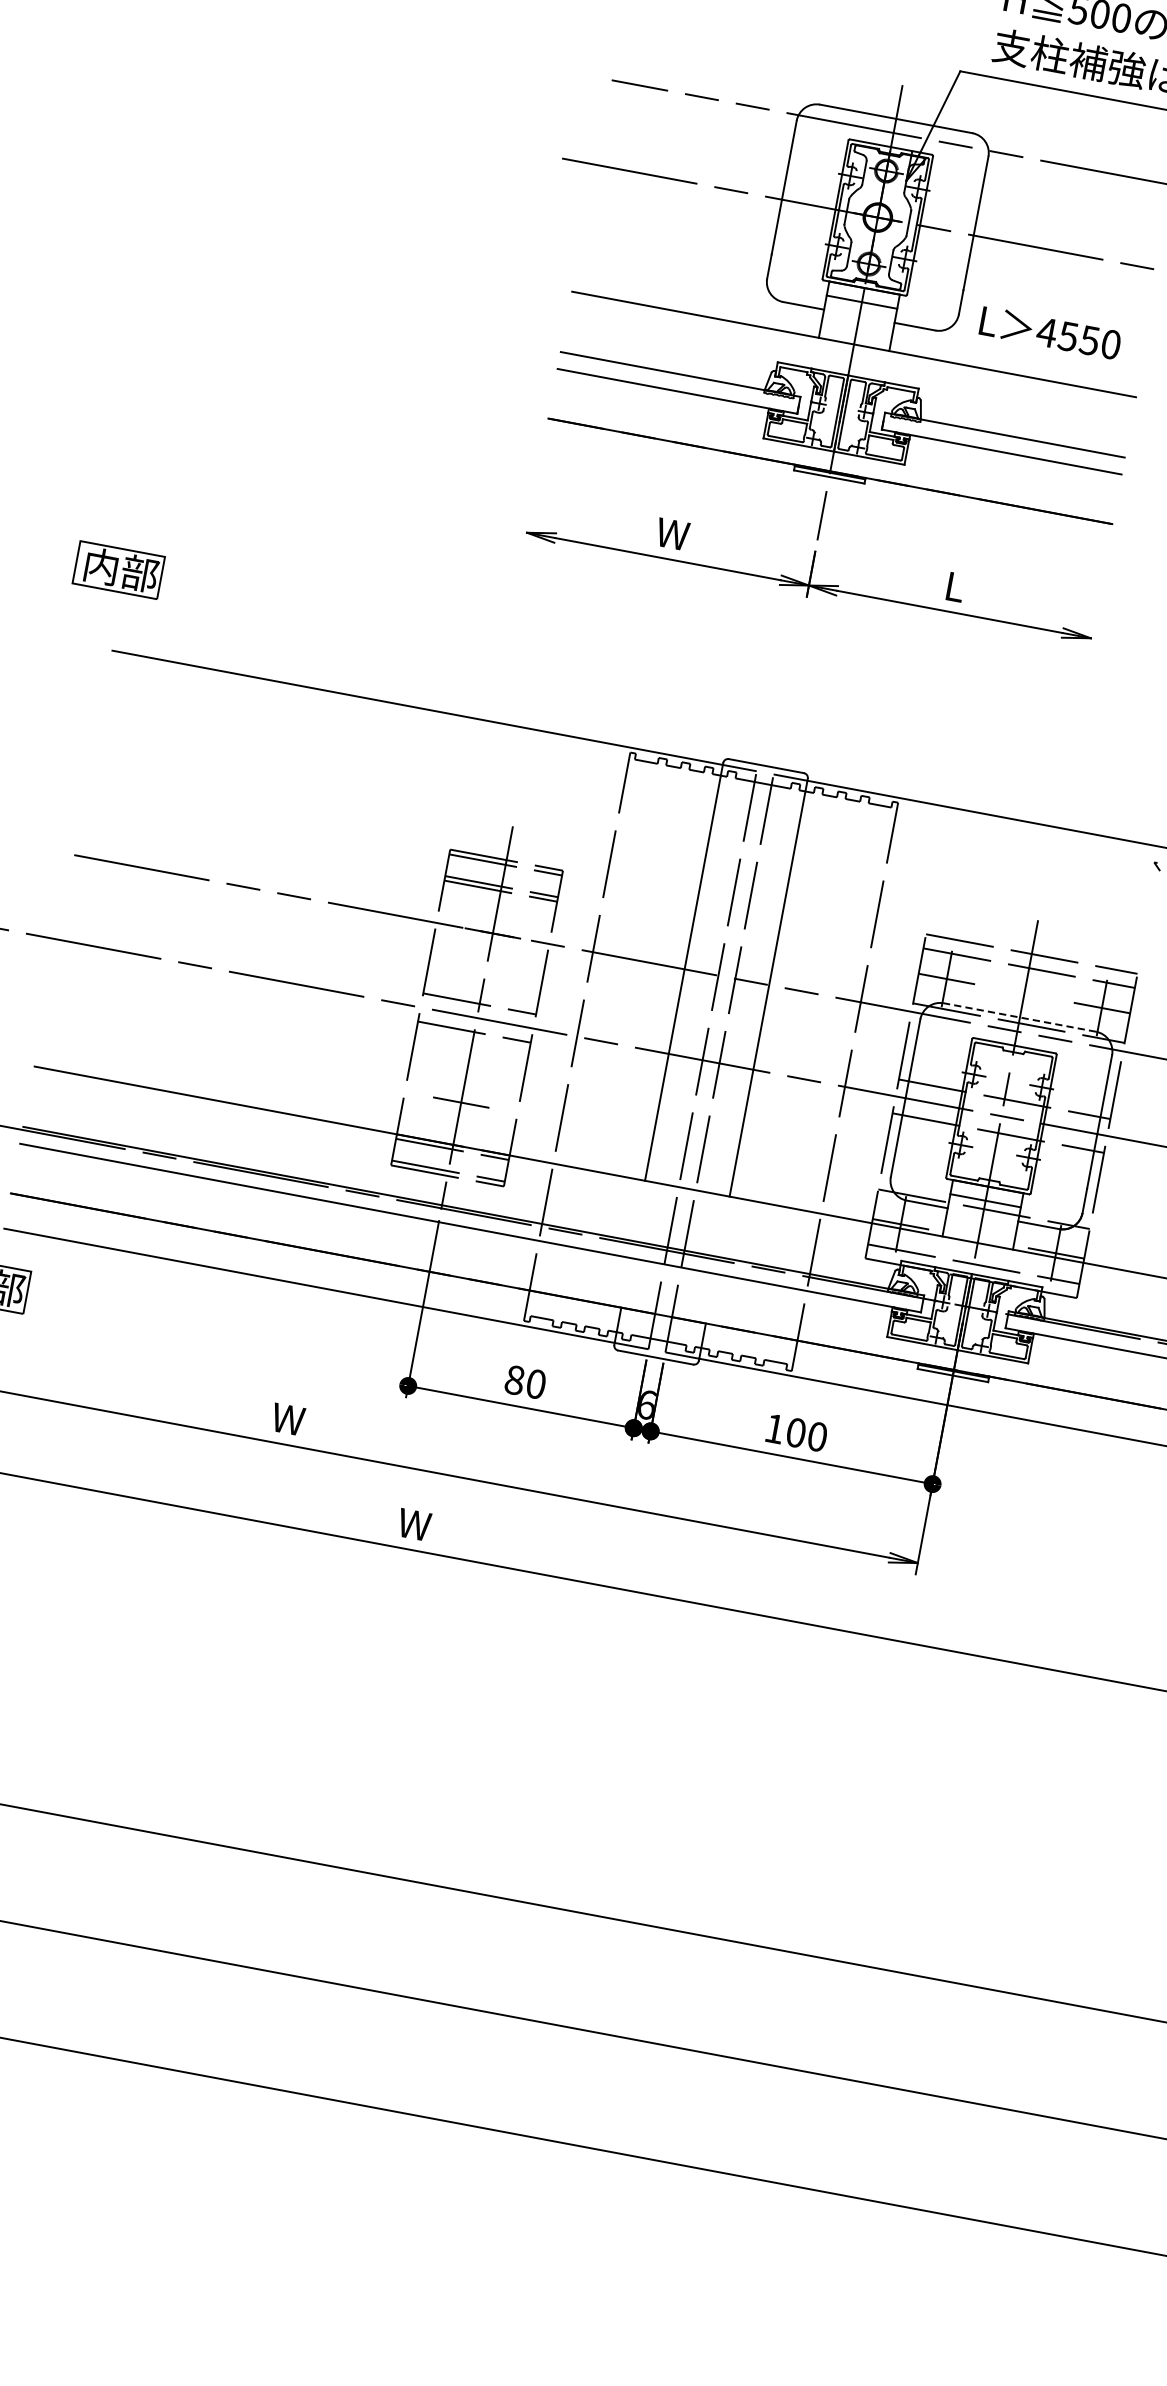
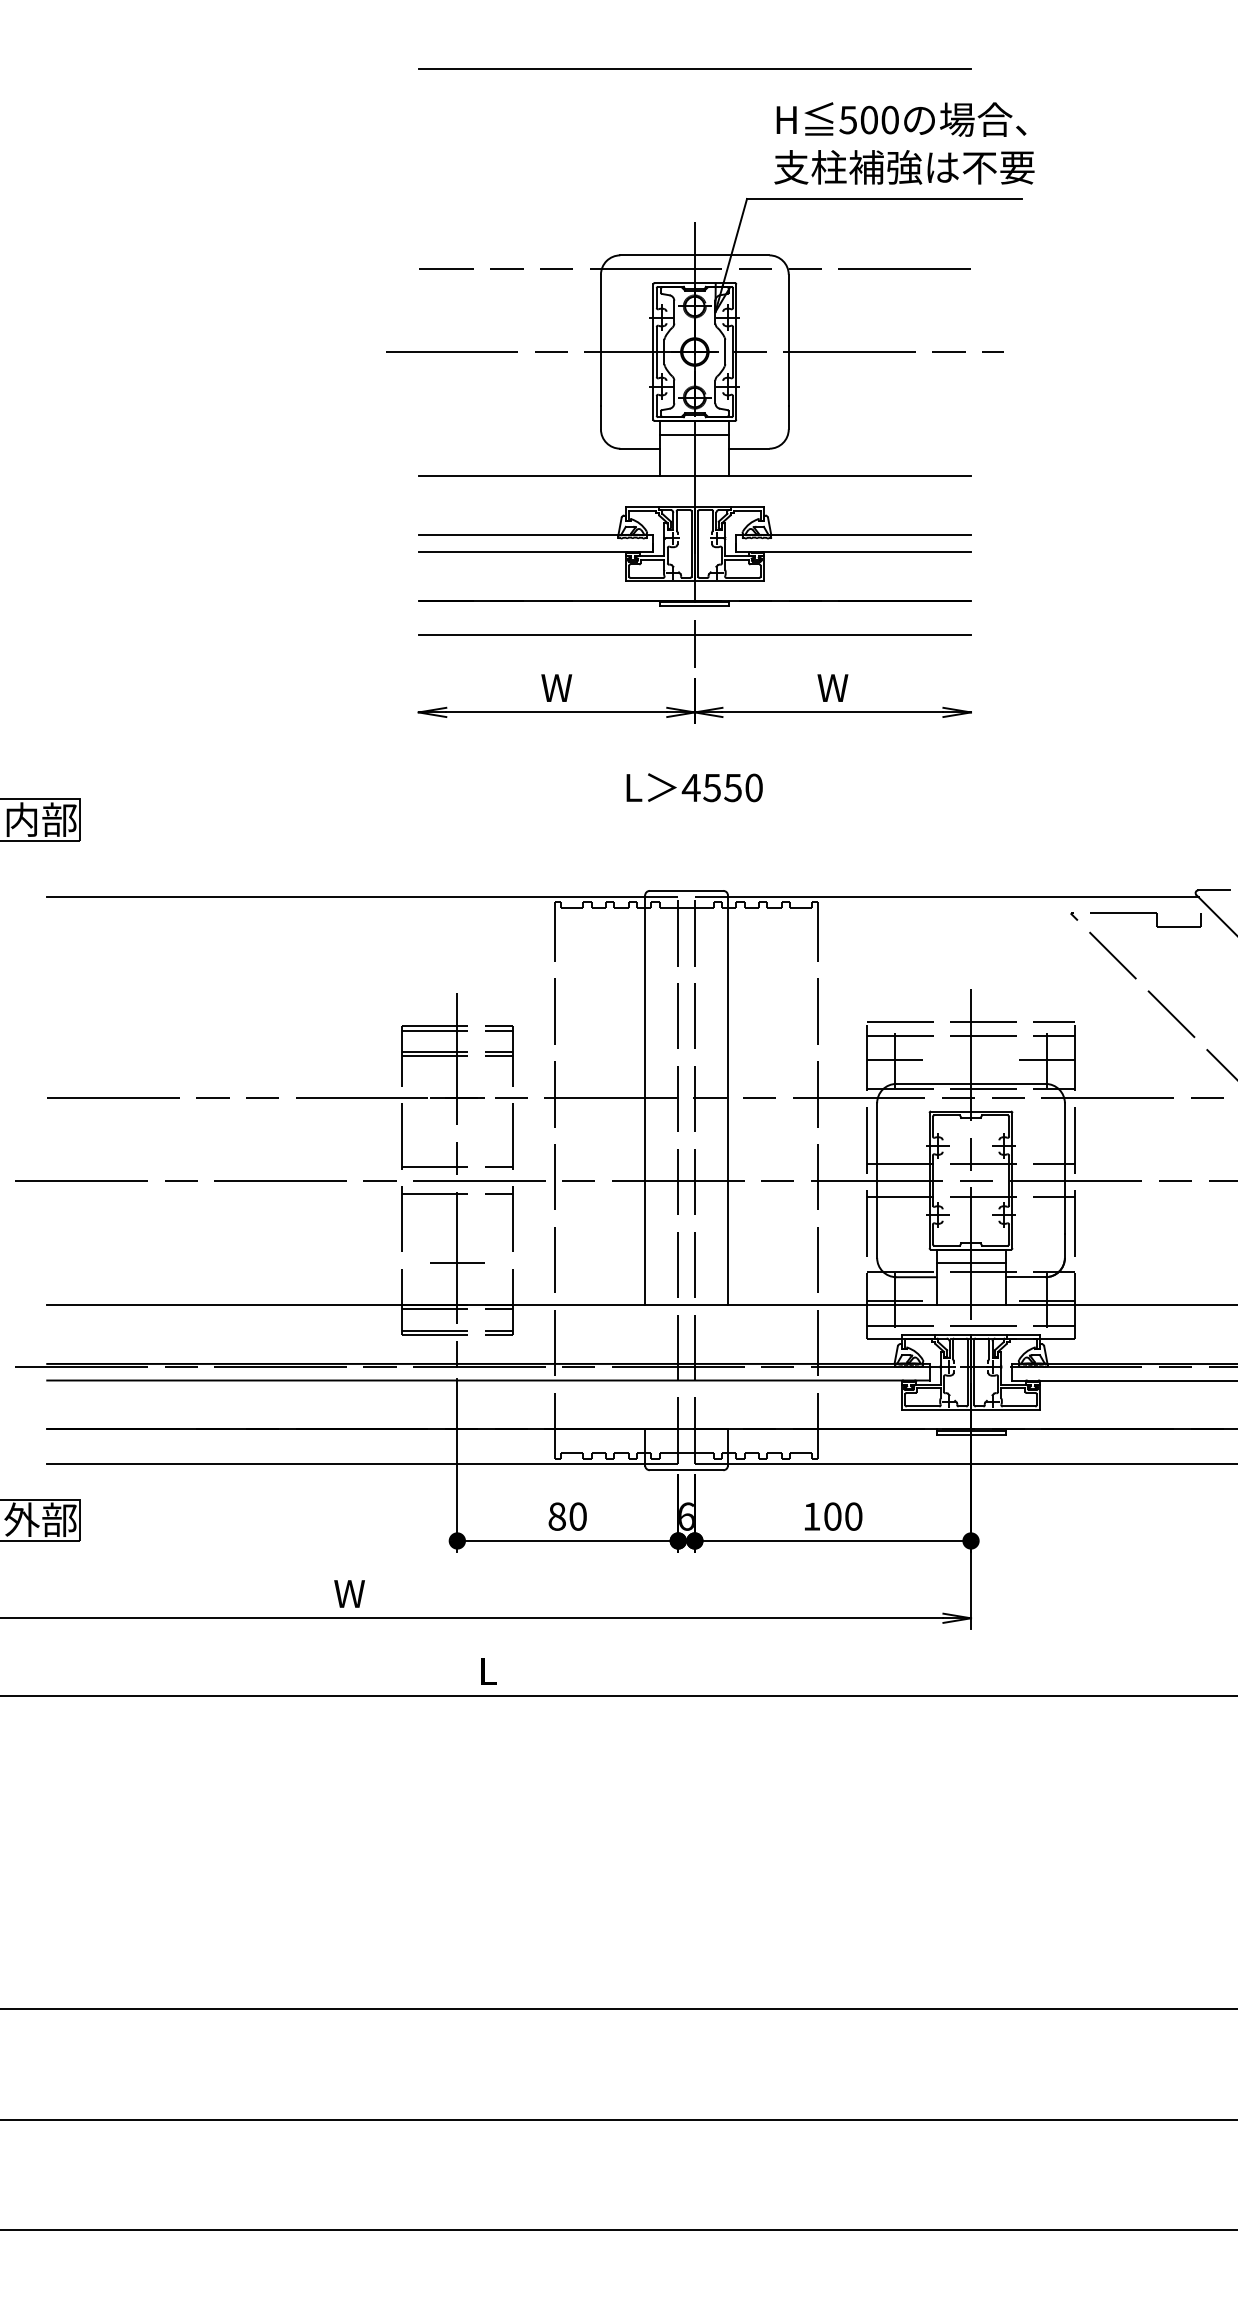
text: (1050, 332) -> (694, 787), moved
line: (823, 506) -> (694, 635), added
text: (954, 586) -> (832, 687), L -> W
line: (1020, 1017) -> (971, 1083), dashed -> solid
text: (414, 1524) -> (487, 1671), W -> L

